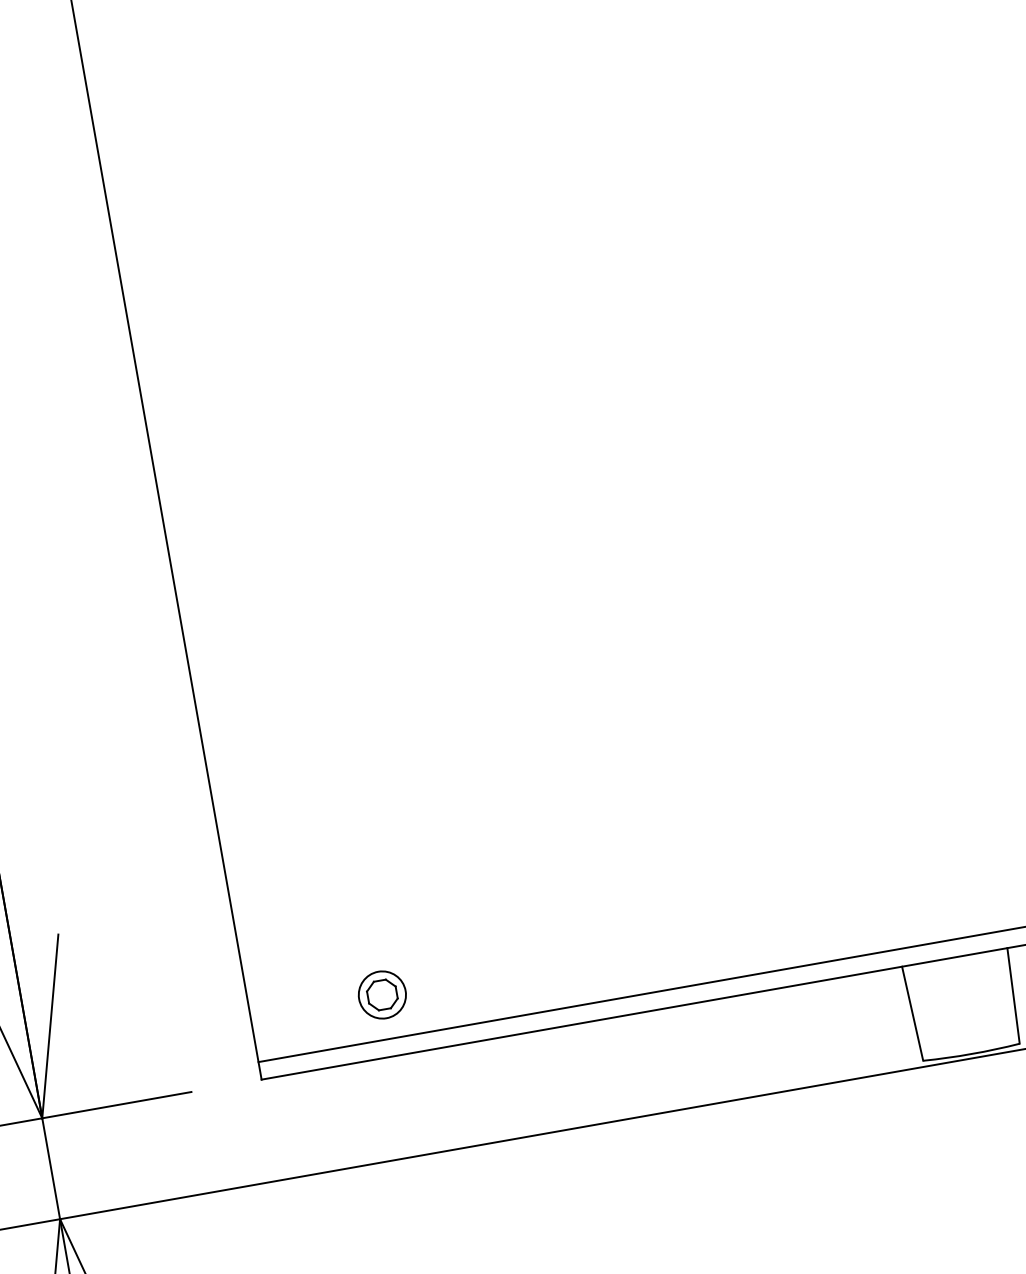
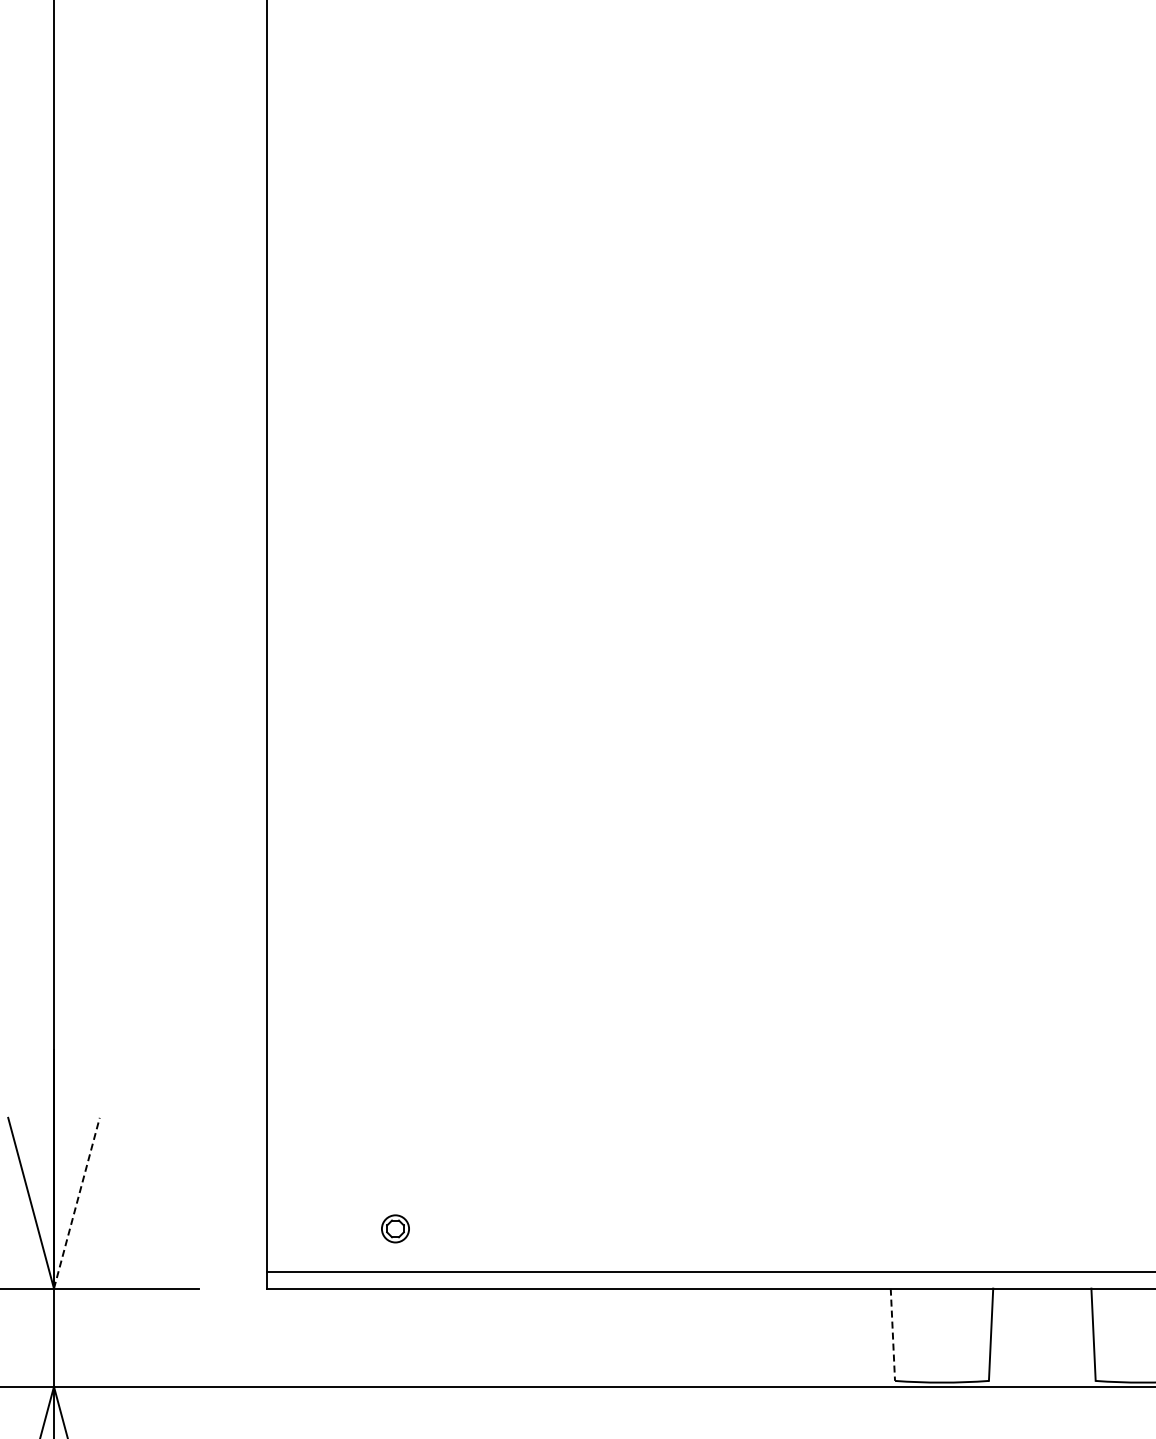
part: (382, 994) -> (395, 1228), size x0.6
line: (912, 1014) -> (892, 1335), solid -> dashed
line: (50, 1025) -> (77, 1202), solid -> dashed

